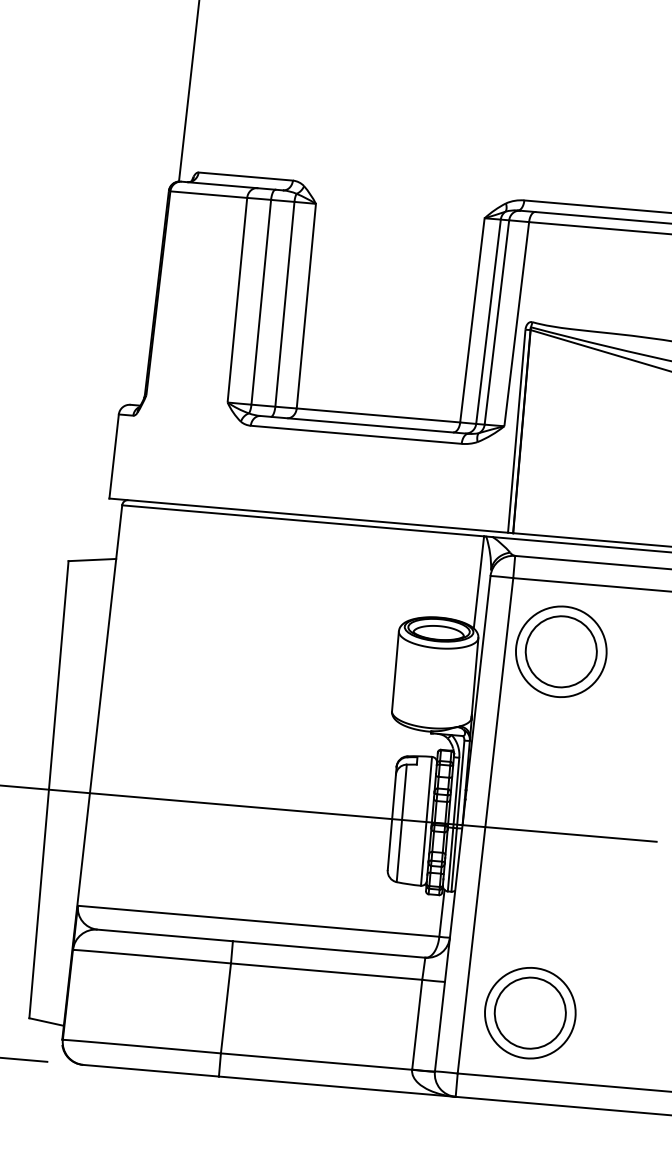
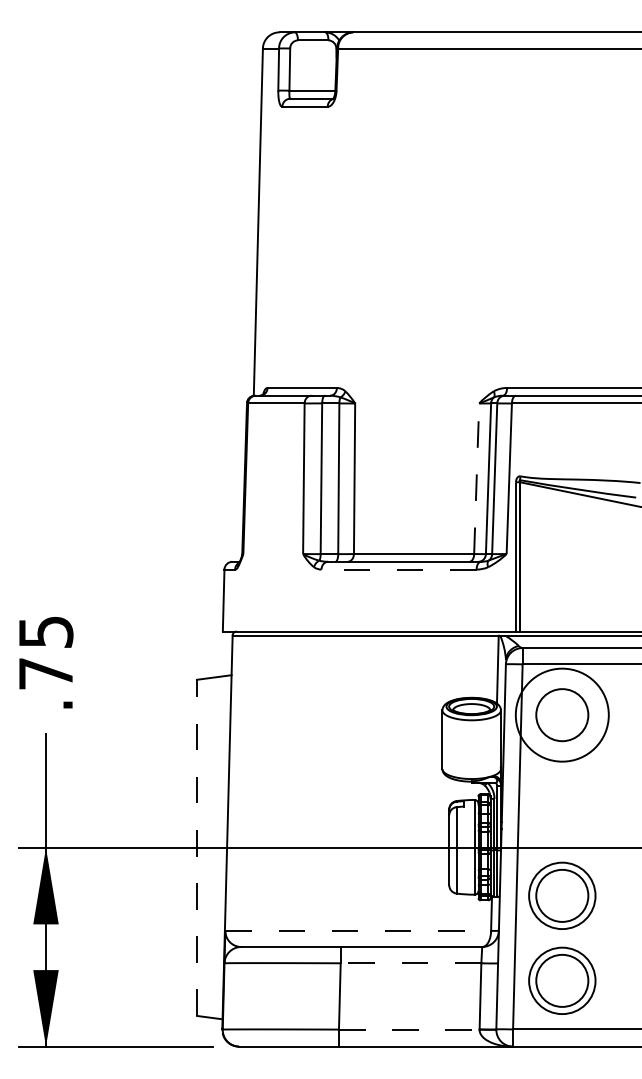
line: (472, 319) -> (476, 478), solid -> dashed
line: (356, 434) -> (399, 569), solid -> dashed
circle: (561, 650) -> (562, 714), size x1.4
line: (48, 789) -> (196, 847), solid -> dashed
part: (540, 897) -> (562, 895), added
line: (259, 920) -> (358, 930), solid -> dashed
line: (325, 971) -> (410, 963), solid -> dashed
line: (316, 1061) -> (409, 1029), solid -> dashed

